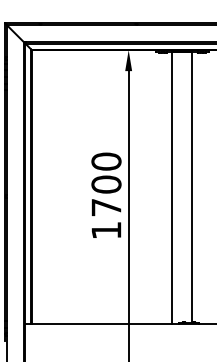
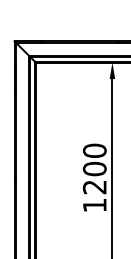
text: (106, 207) -> (94, 187), 1700 -> 1200

